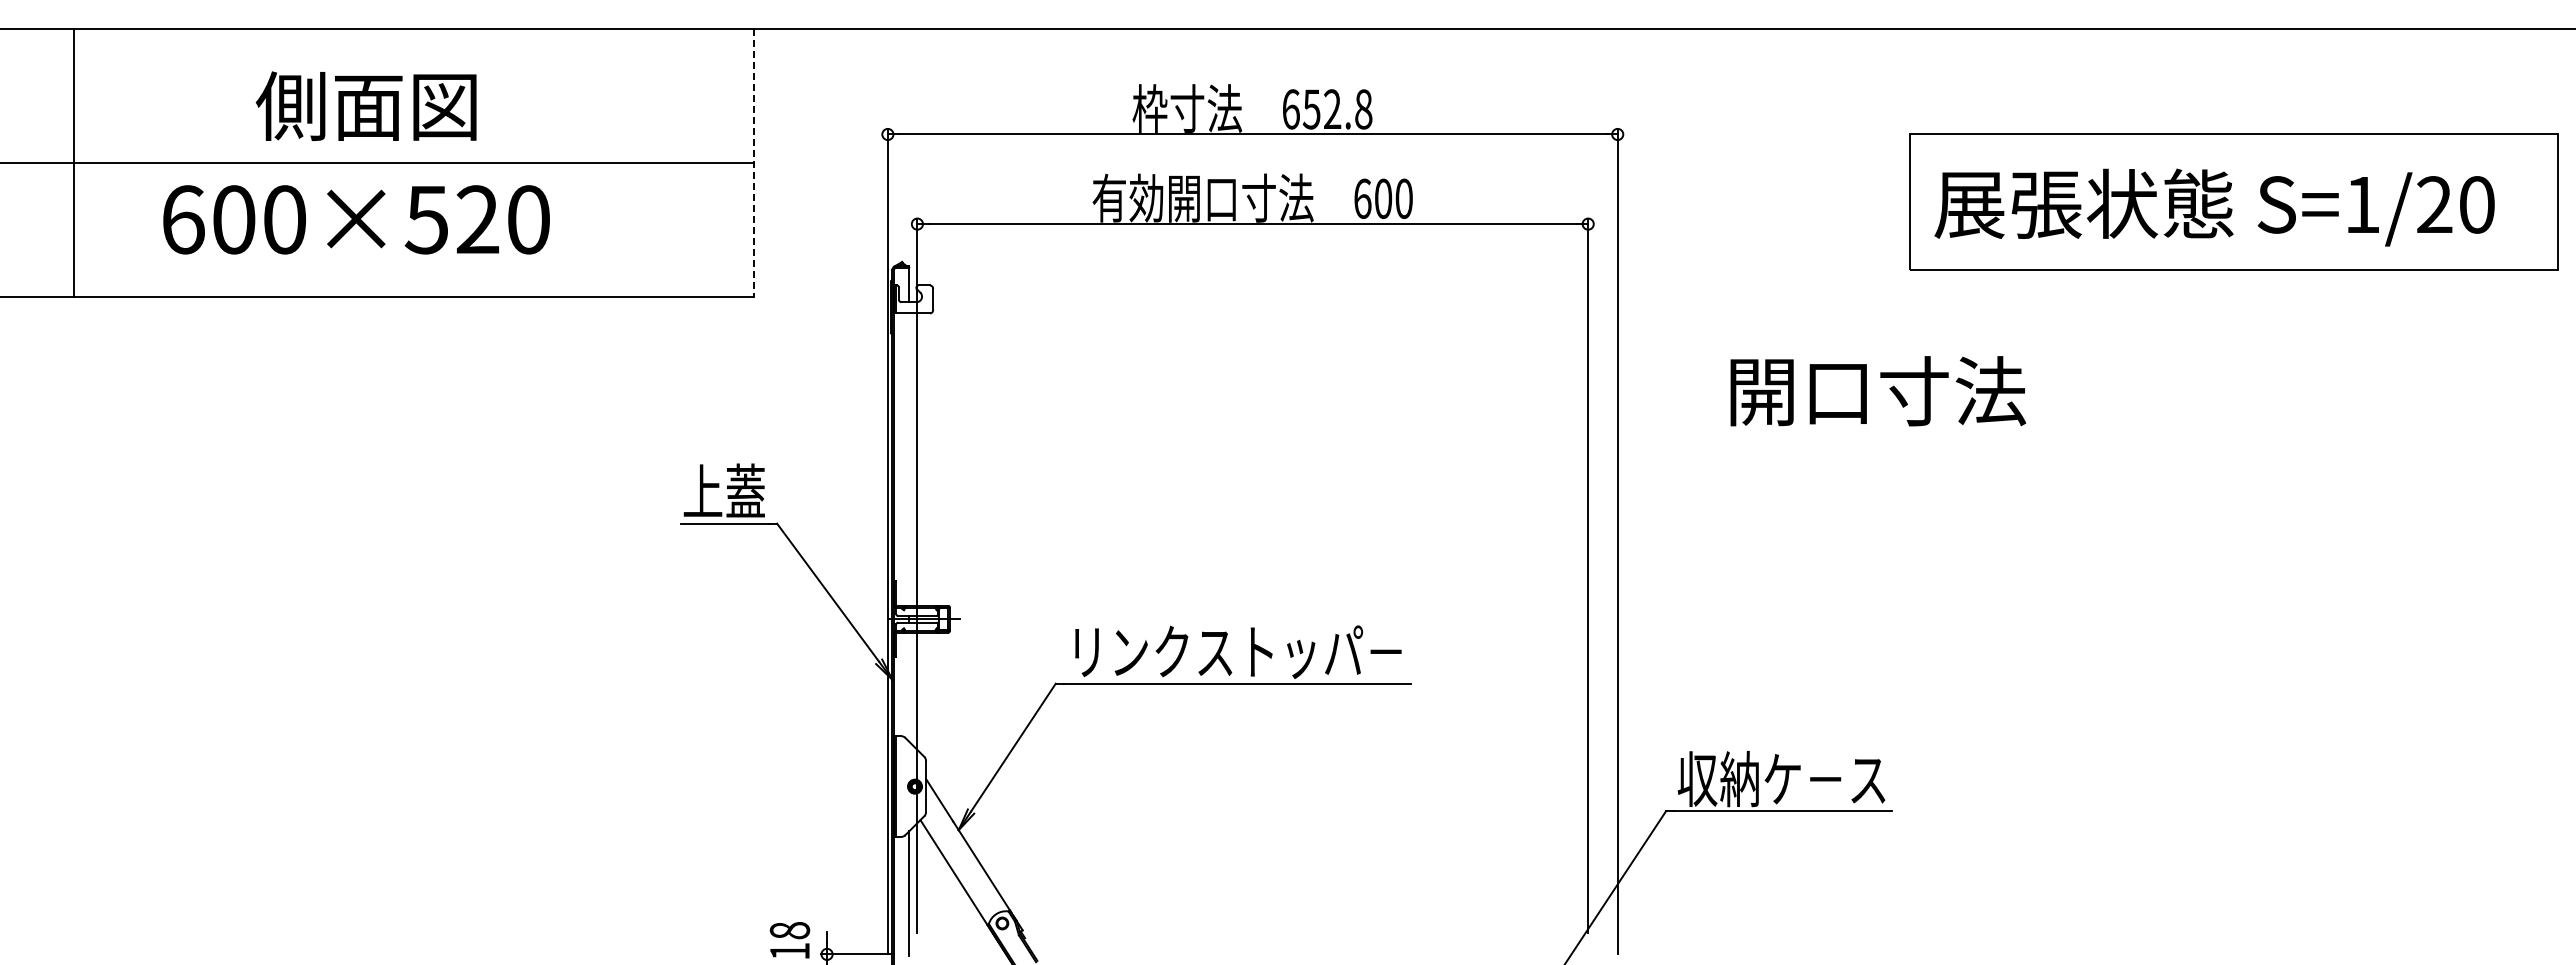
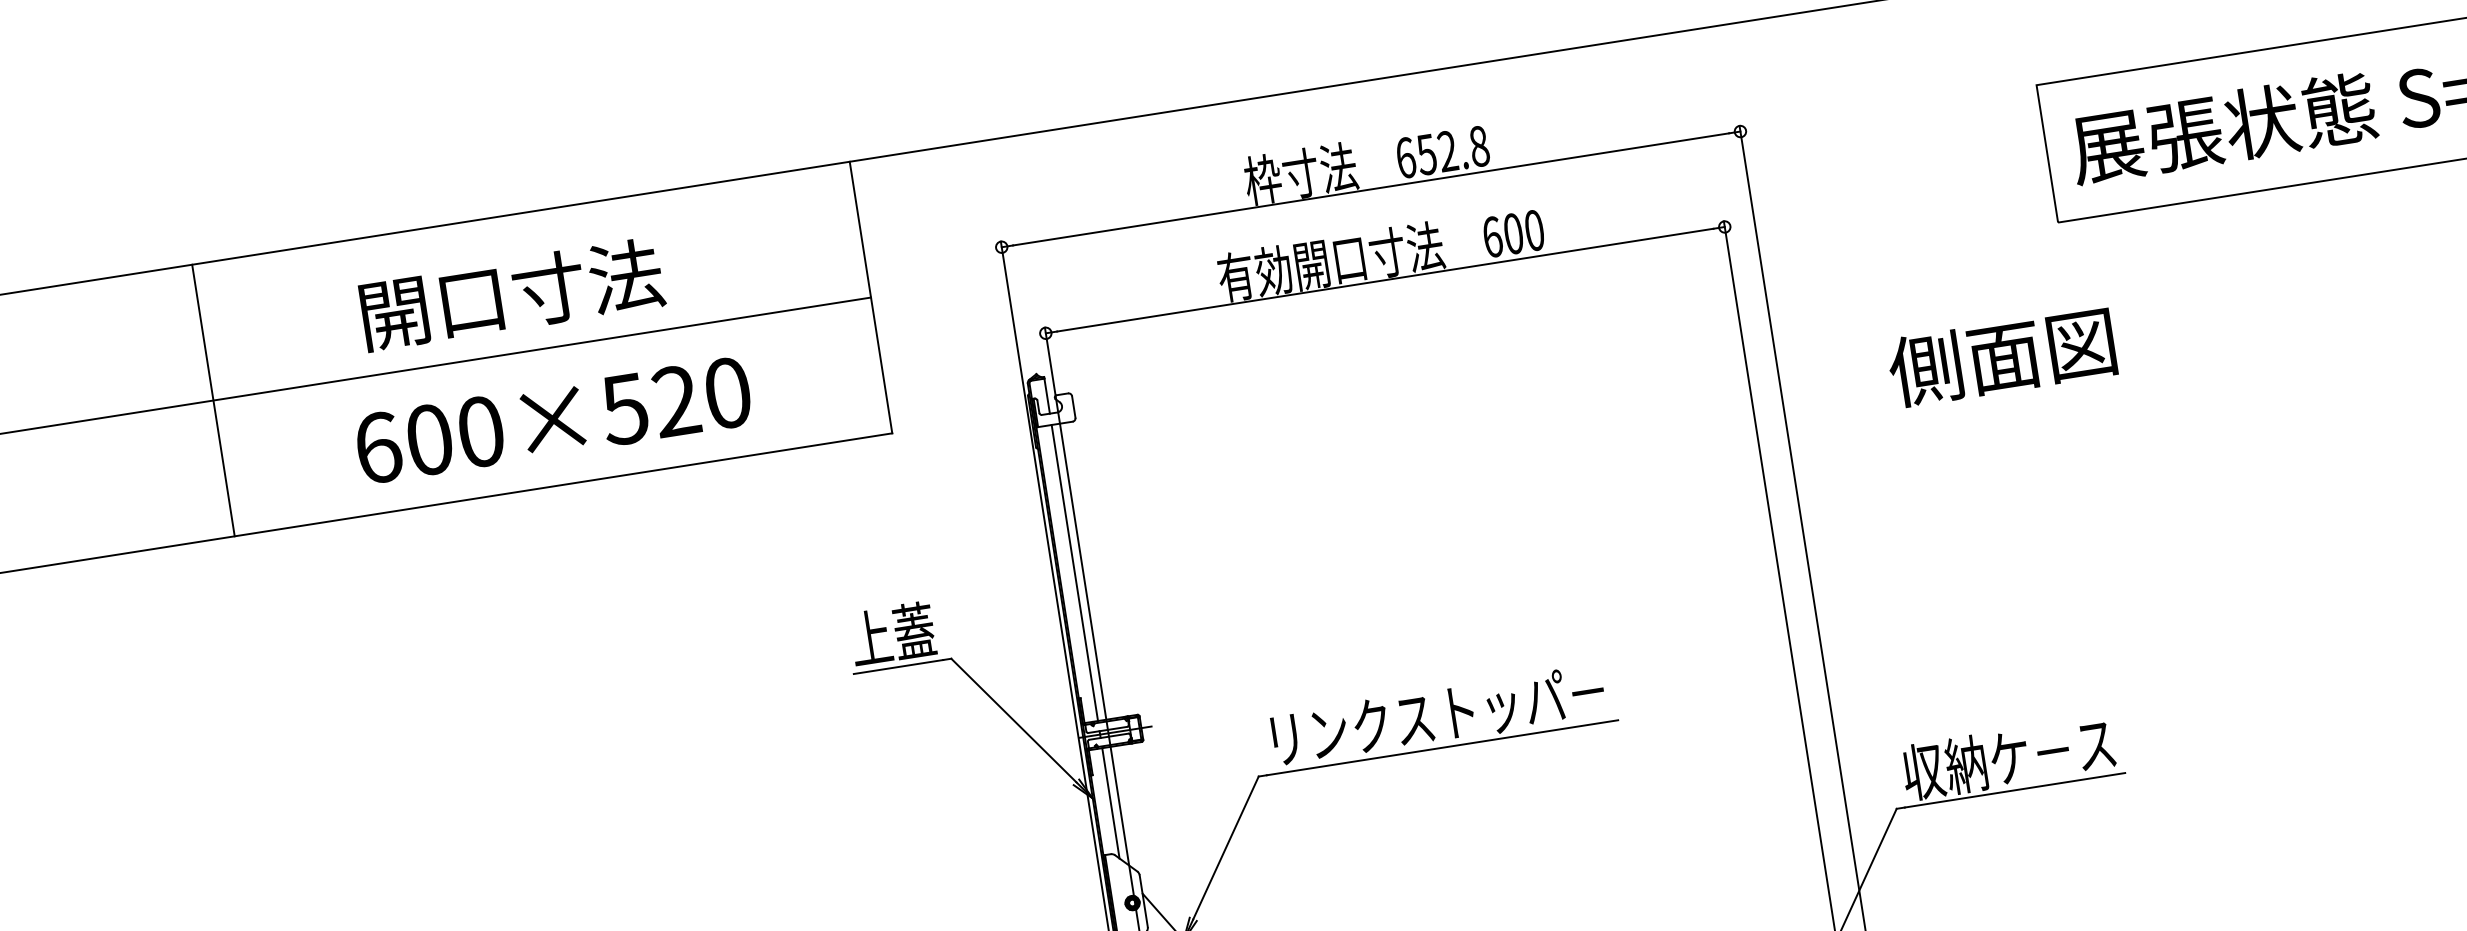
text: (405, 105) -> (508, 294), 側面図 -> 開口寸法
line: (73, 163) -> (213, 400), moved
line: (754, 163) -> (871, 297), dashed -> solid
text: (356, 219) -> (553, 420), moved
text: (1875, 391) -> (2042, 350), 開口寸法 -> 側面図
line: (909, 459) -> (1075, 572), added
line: (909, 686) -> (1111, 802), added

